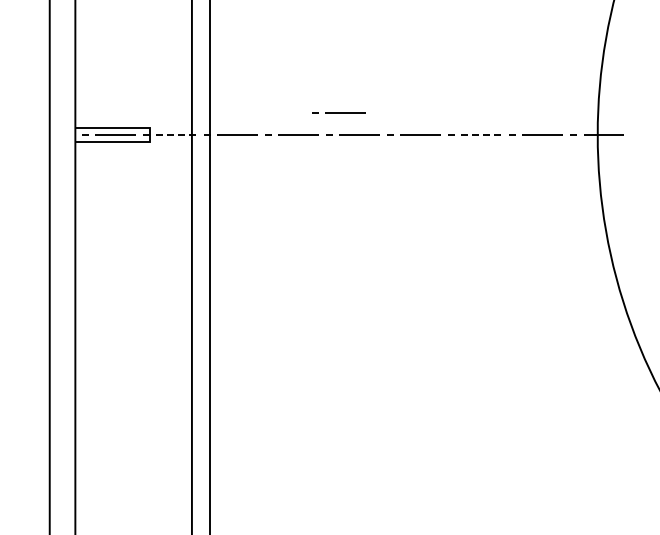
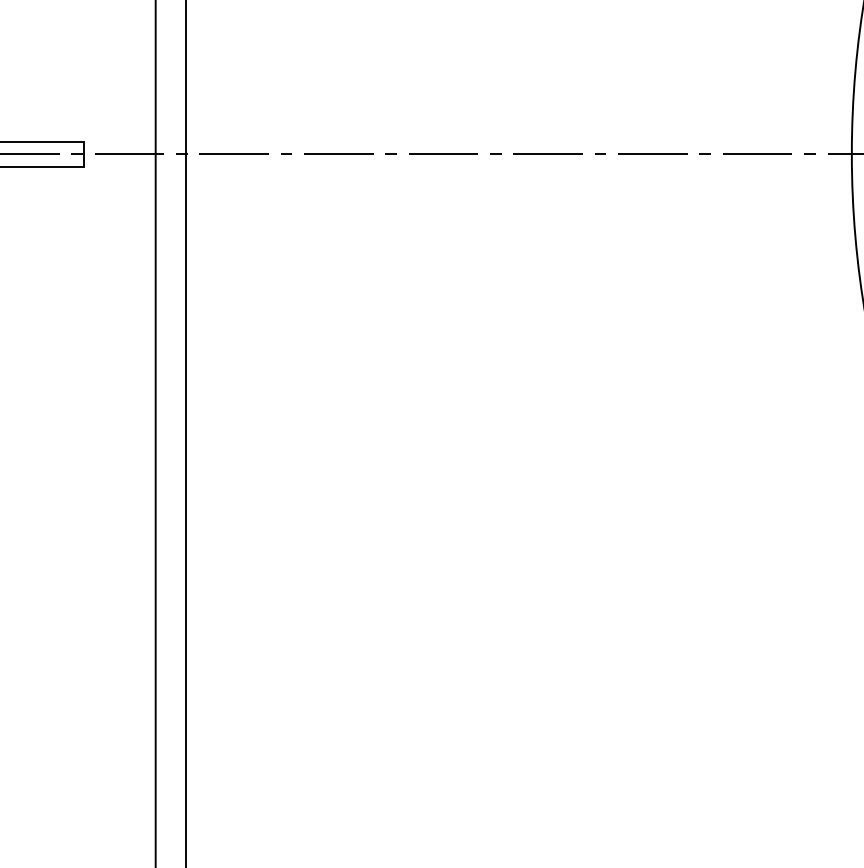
line: (338, 112) -> (407, 115), removed
line: (177, 135) -> (130, 155), dashed -> solid
line: (482, 135) -> (654, 155), dashed -> solid

